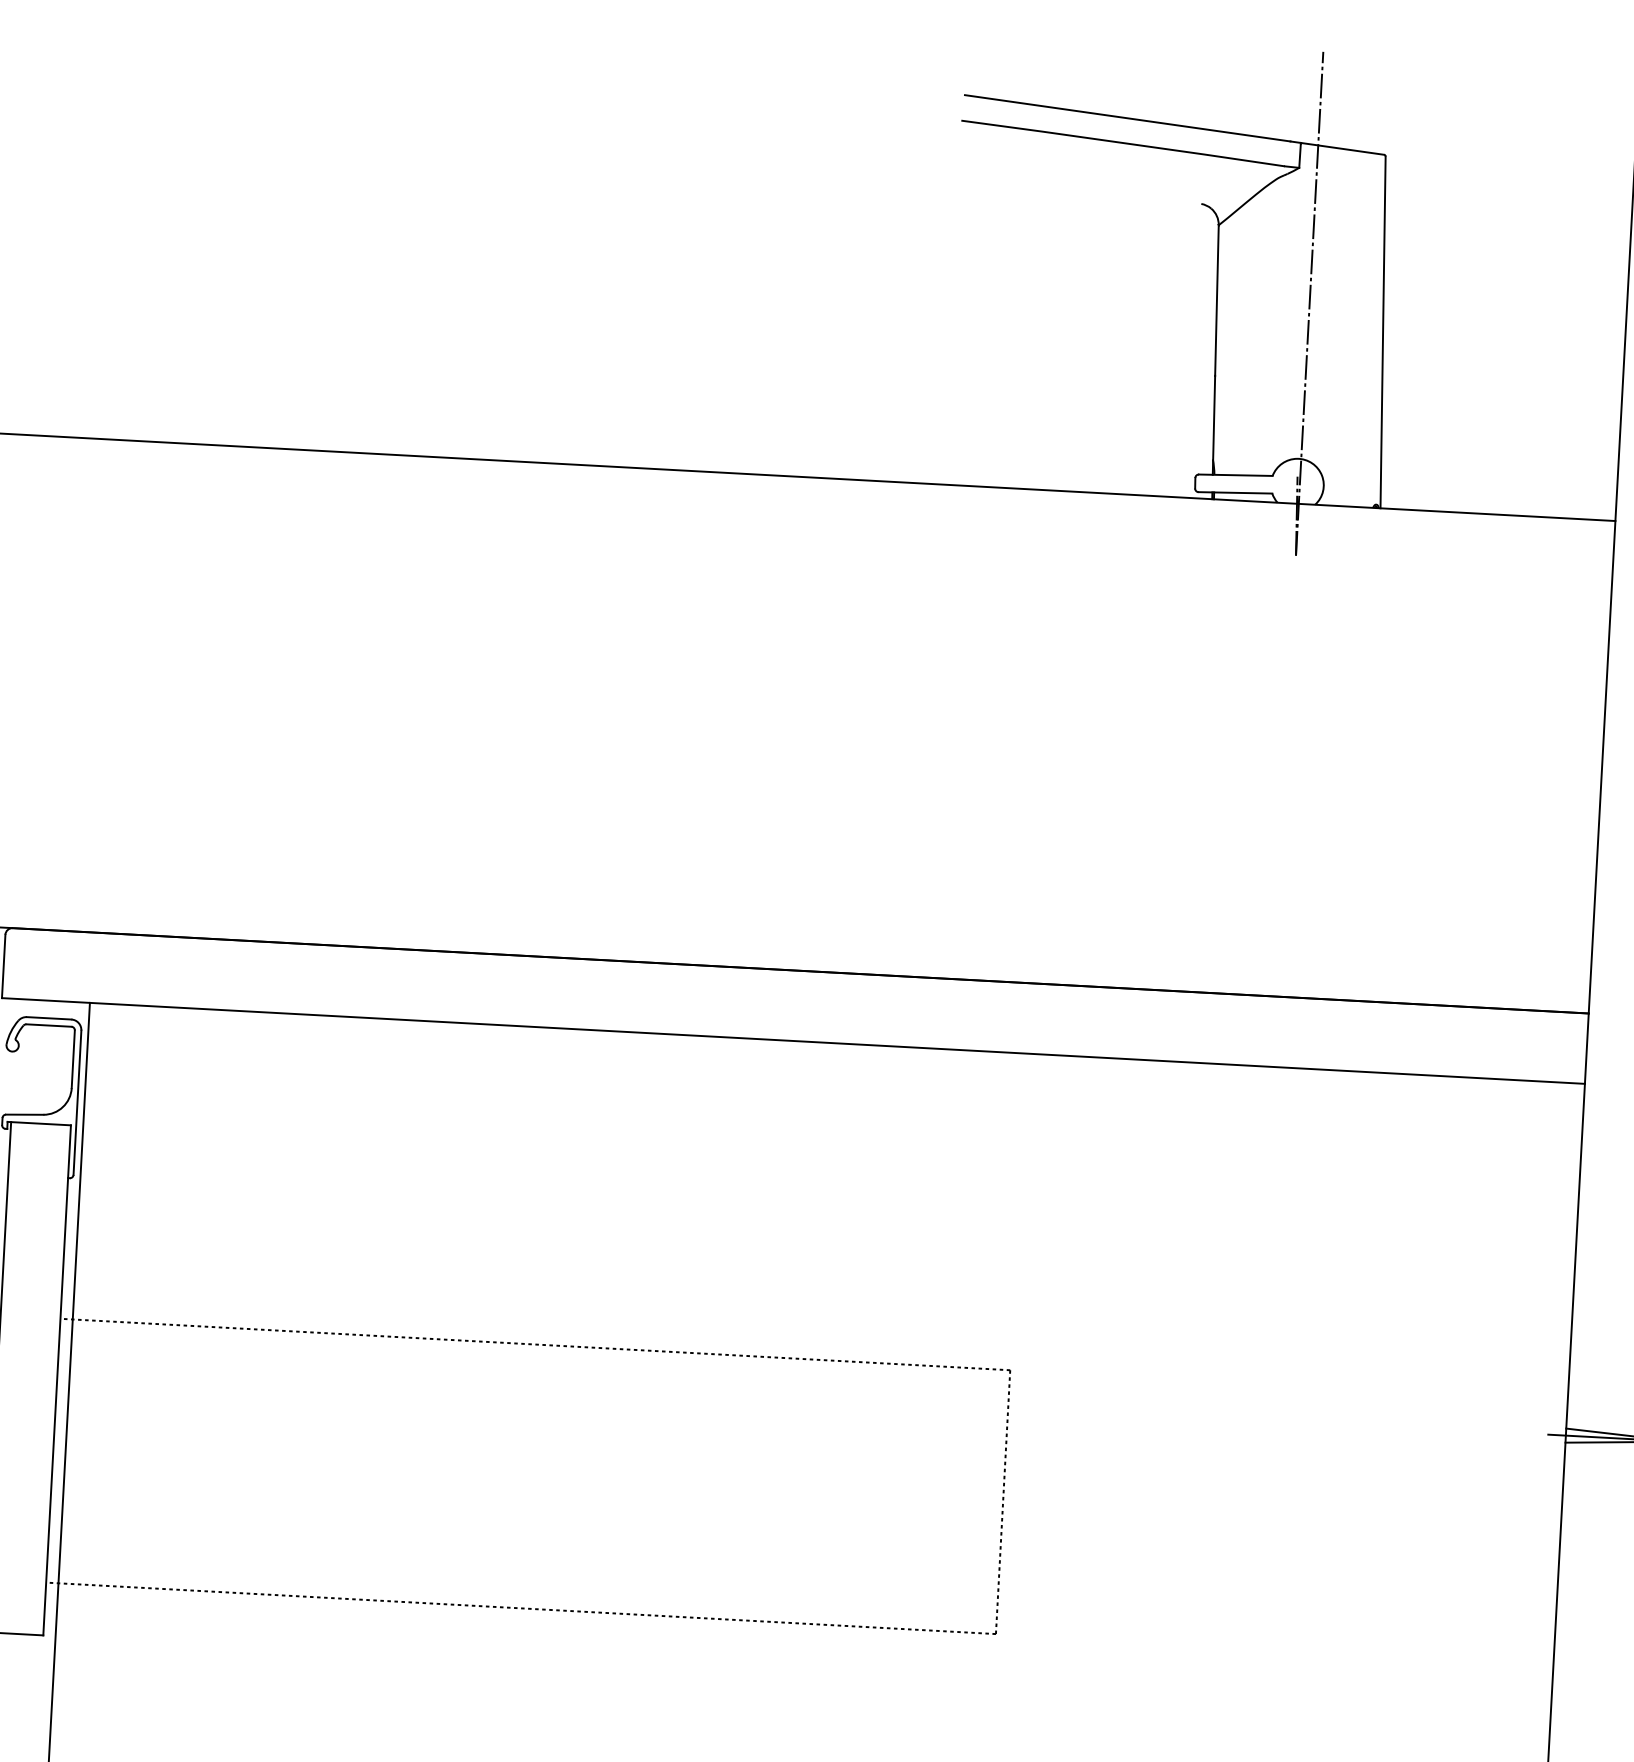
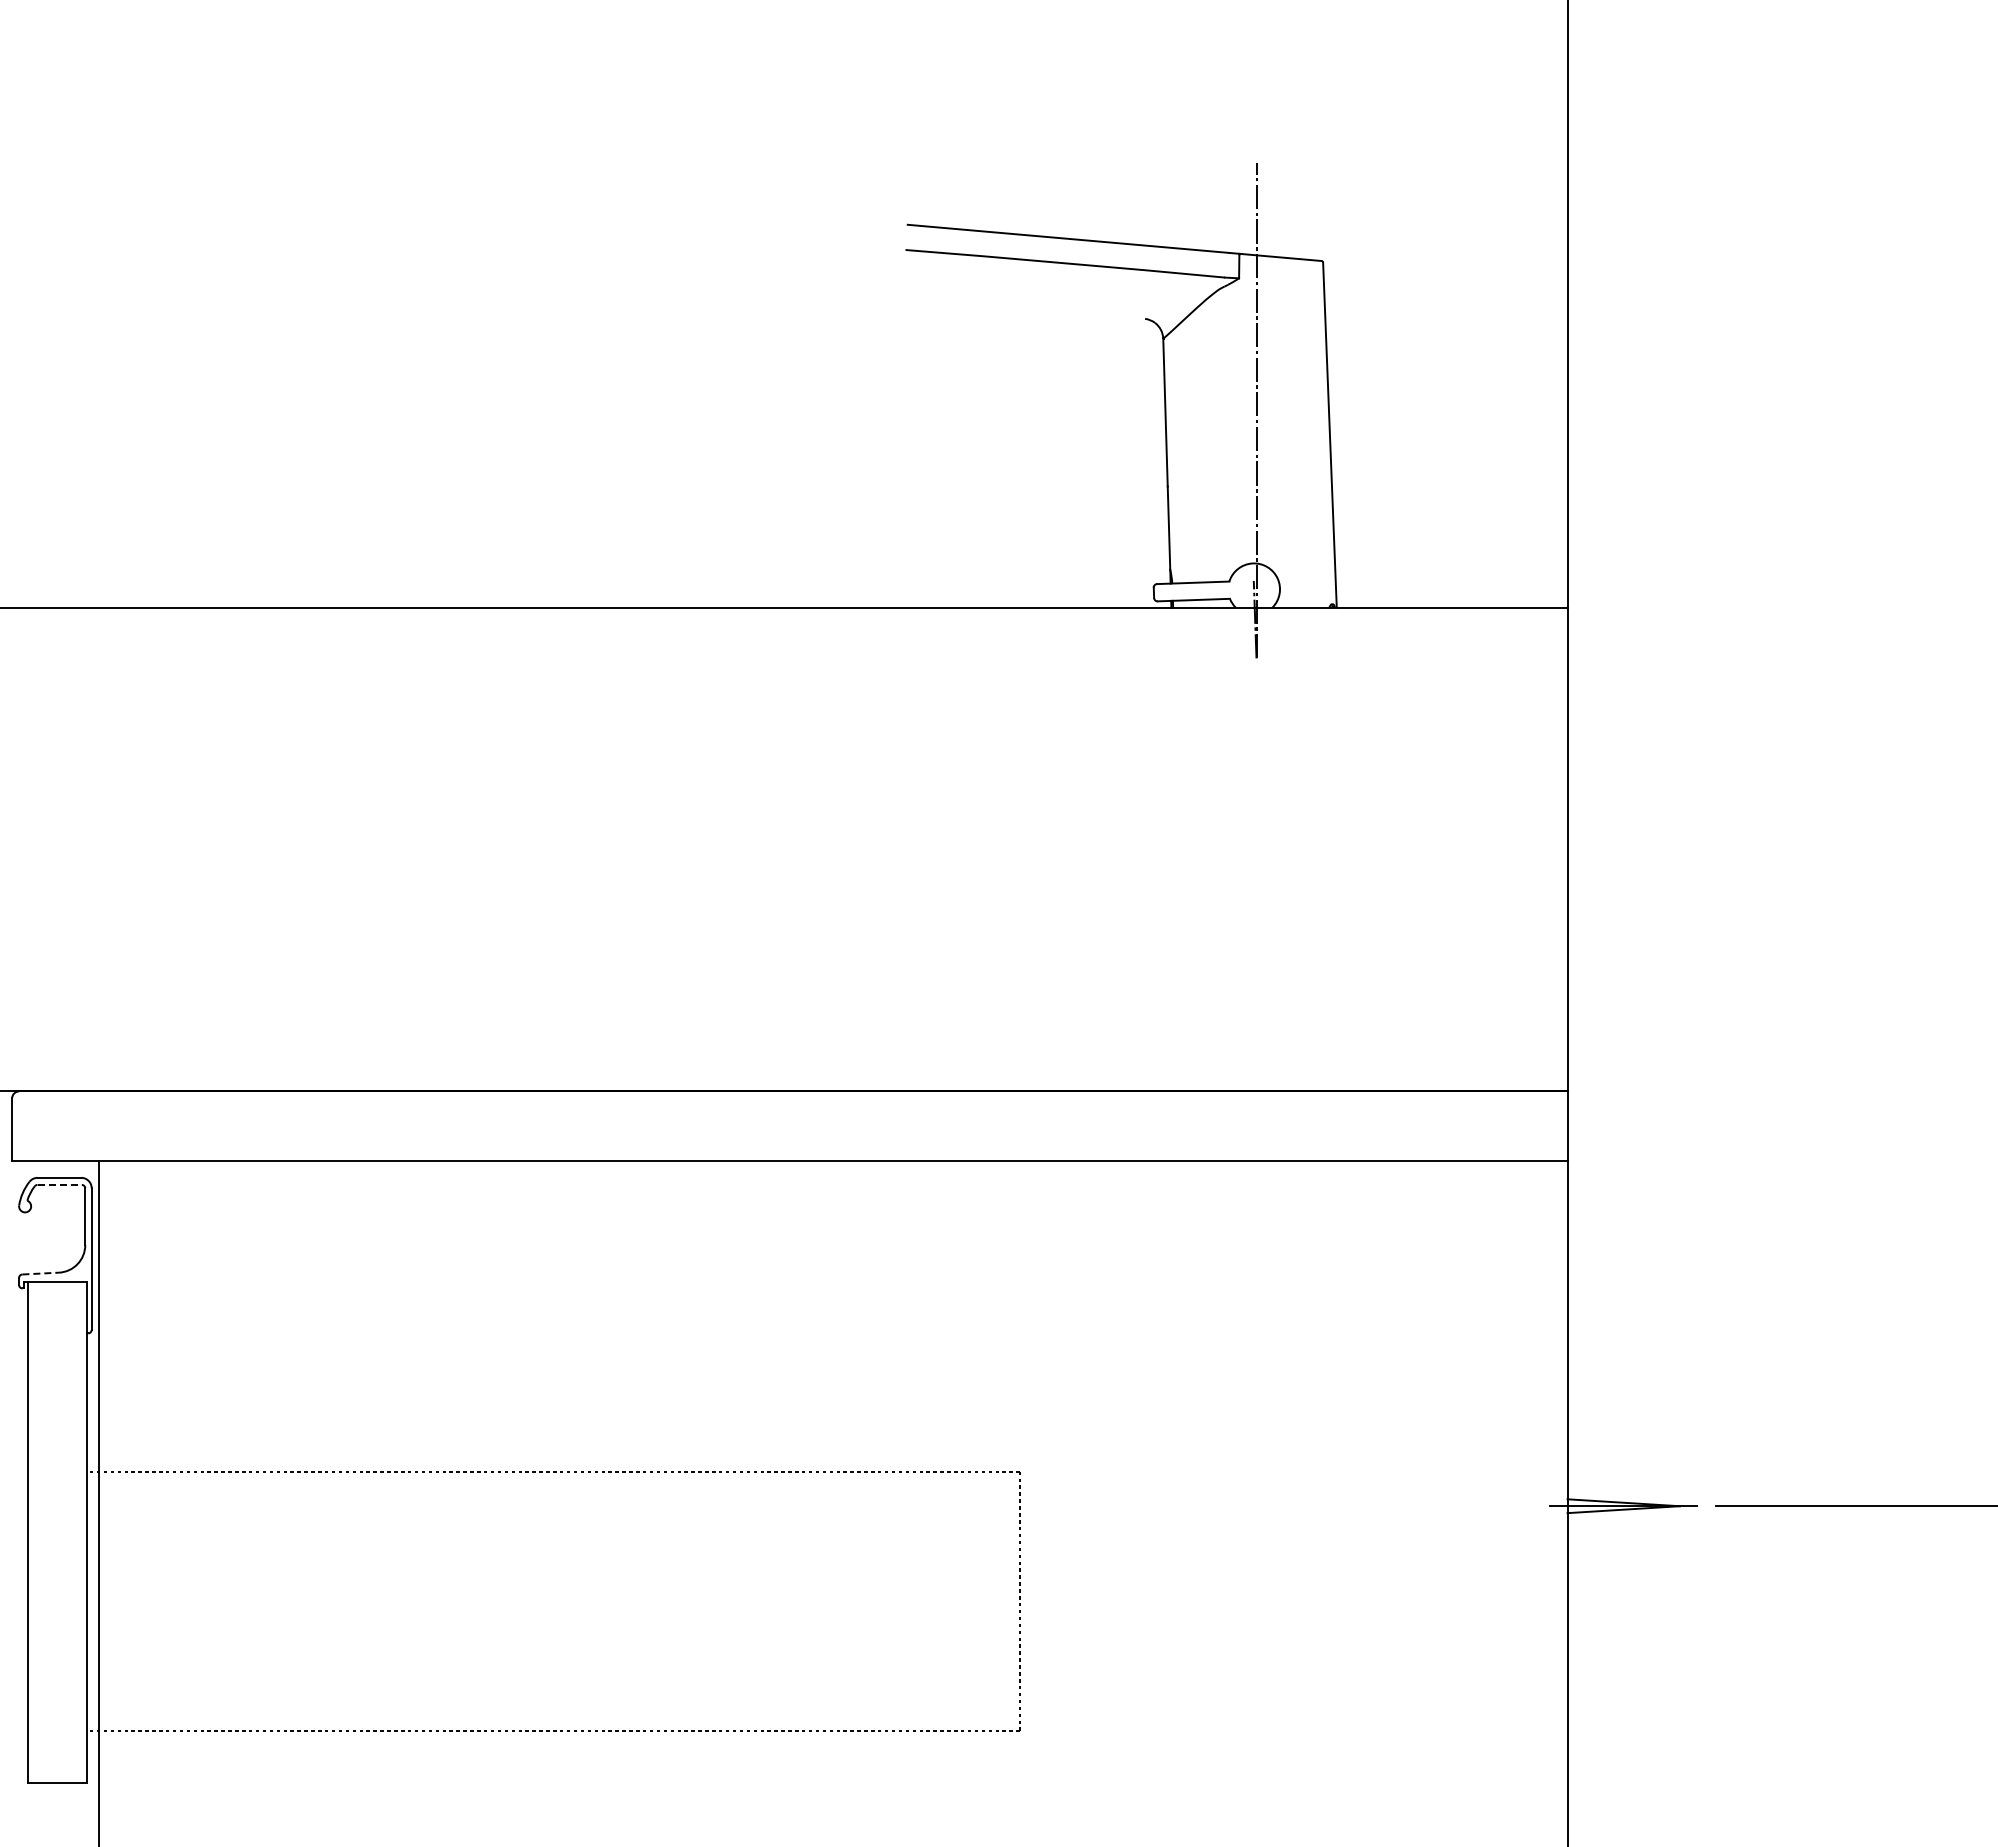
line: (49, 1025) -> (60, 1184), solid -> dashed
line: (25, 1114) -> (41, 1273), solid -> dashed

